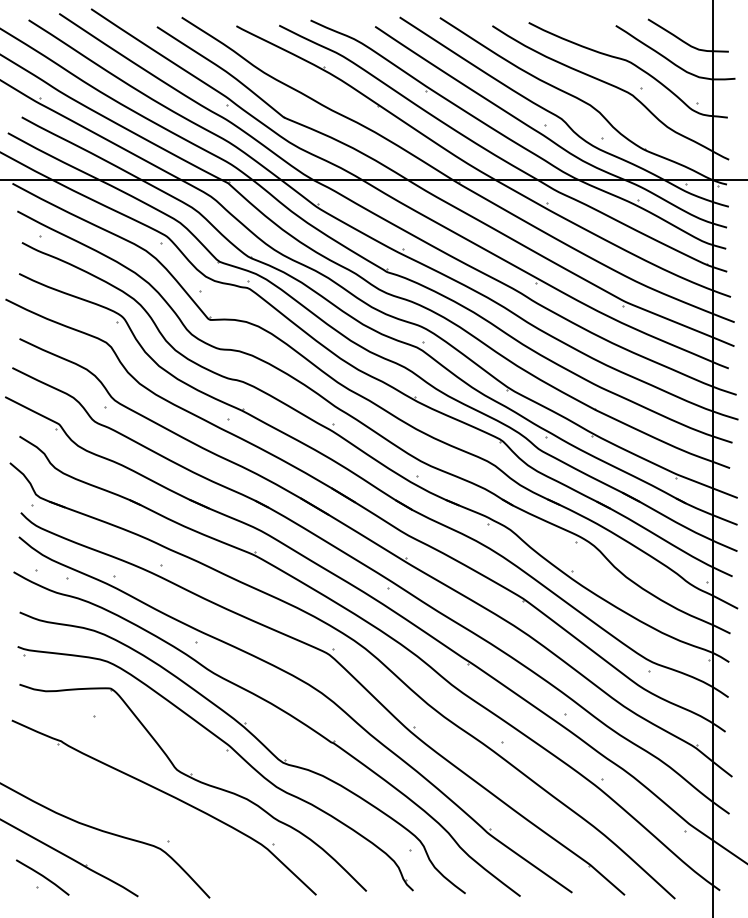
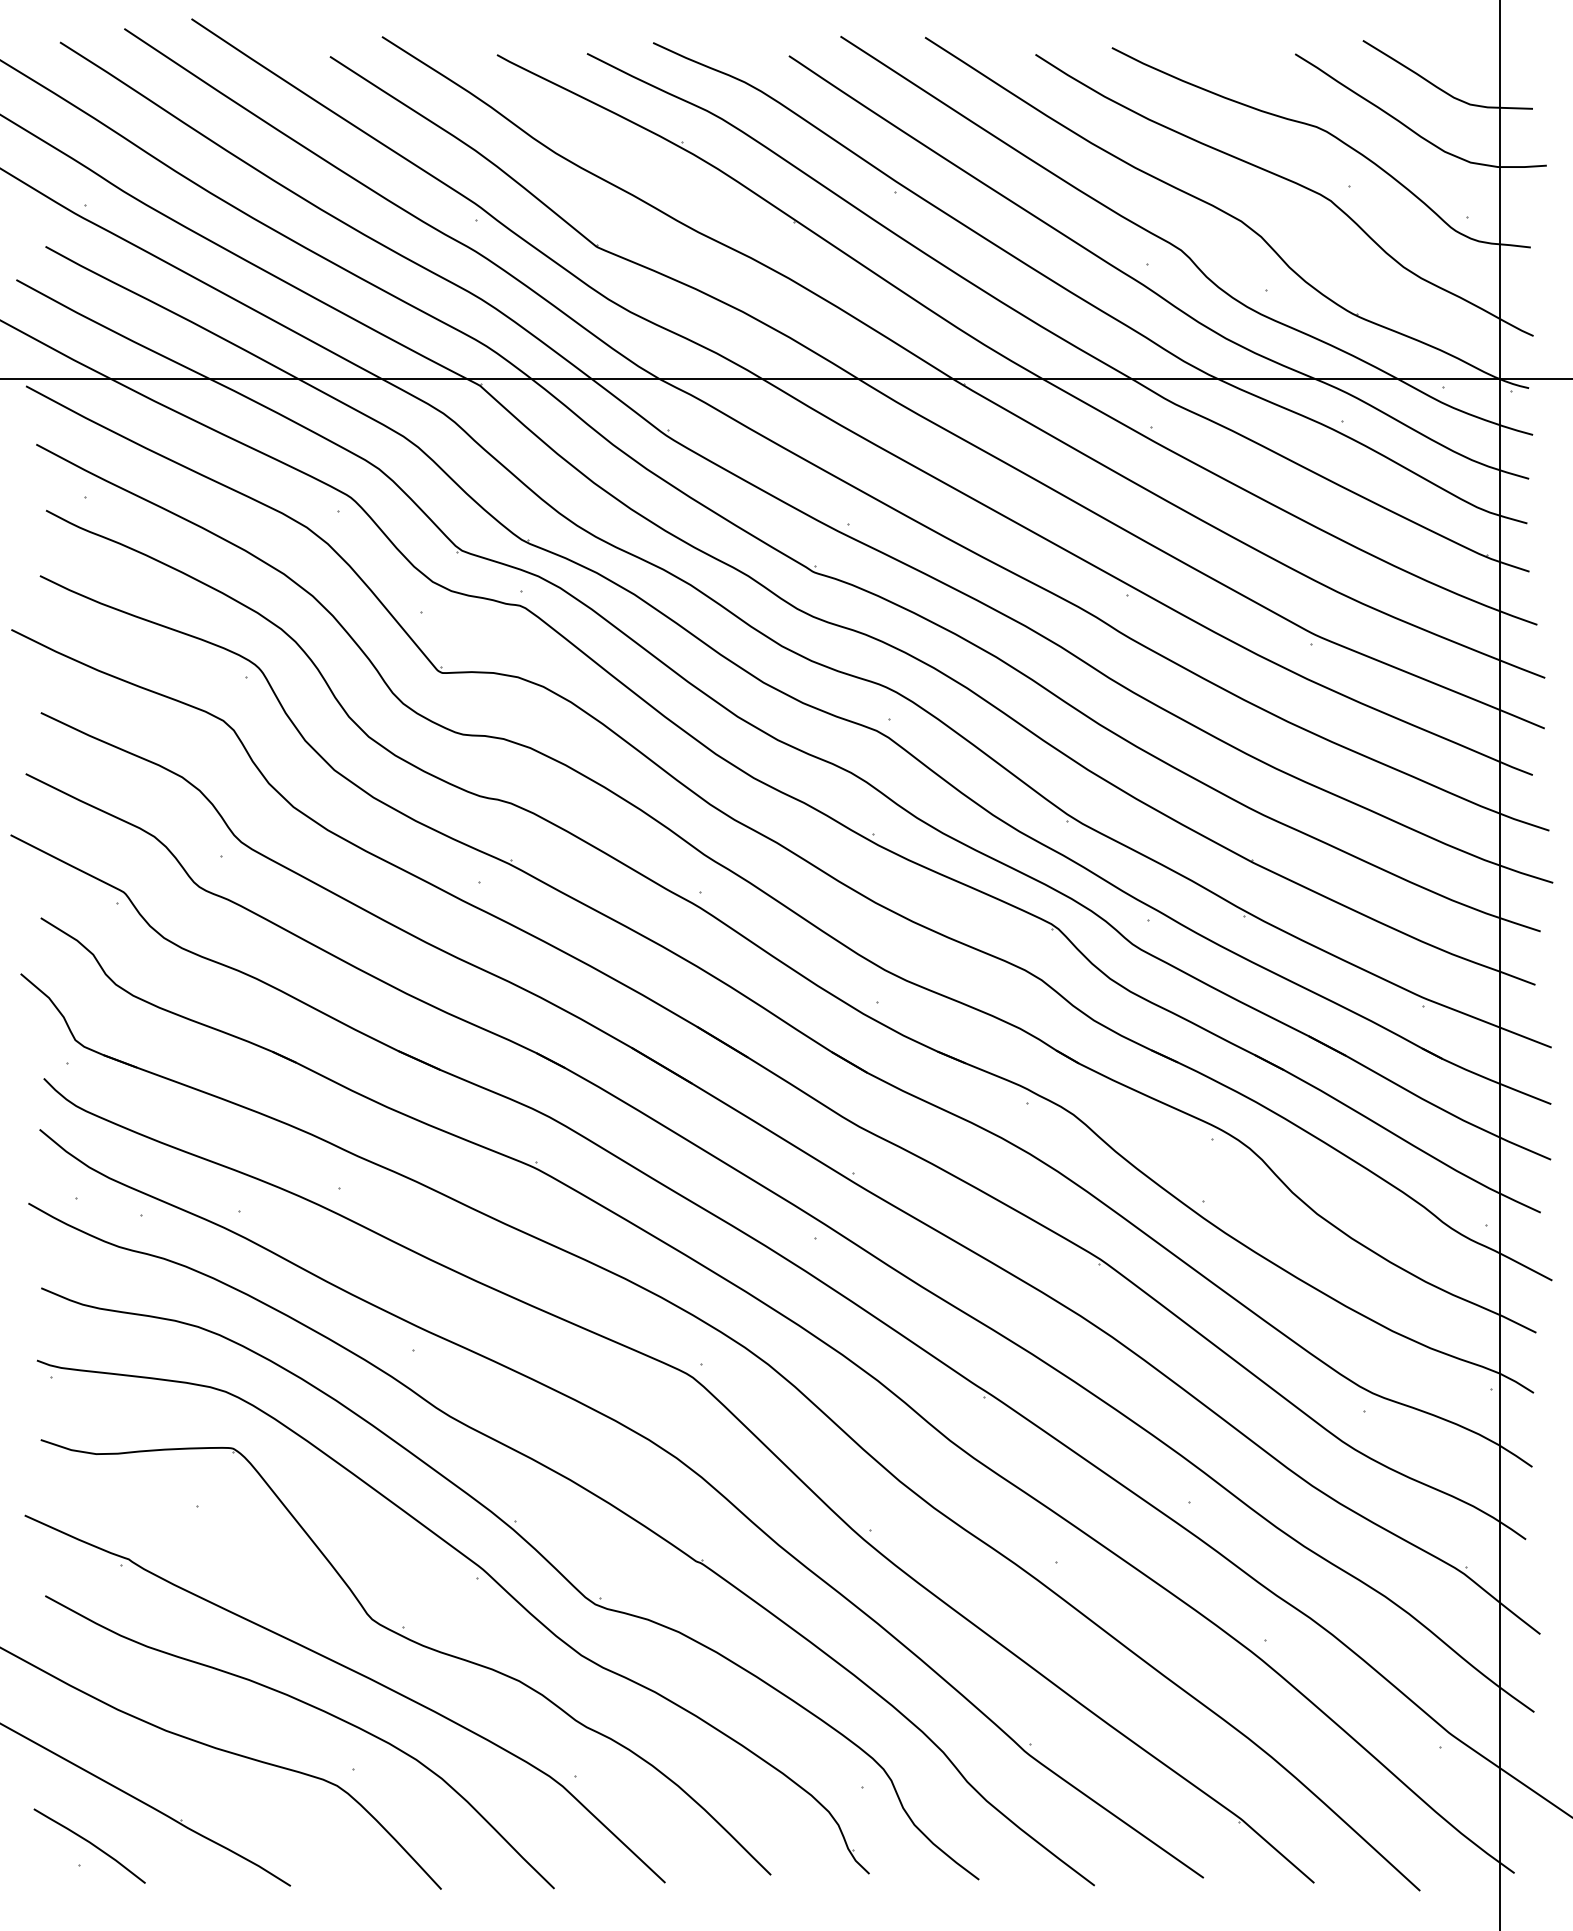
curve: (146, 811) -> (307, 1706), added

